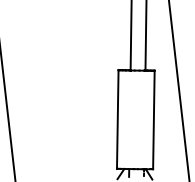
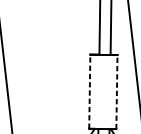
line: (117, 118) -> (89, 90), solid -> dashed
line: (153, 119) -> (116, 91), solid -> dashed

